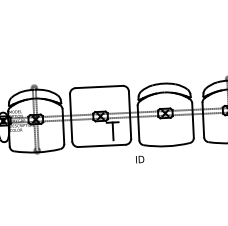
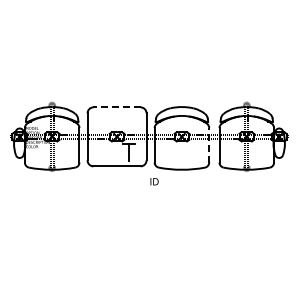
line: (99, 87) -> (117, 107), solid -> dashed
line: (193, 119) -> (209, 144), solid -> dashed

